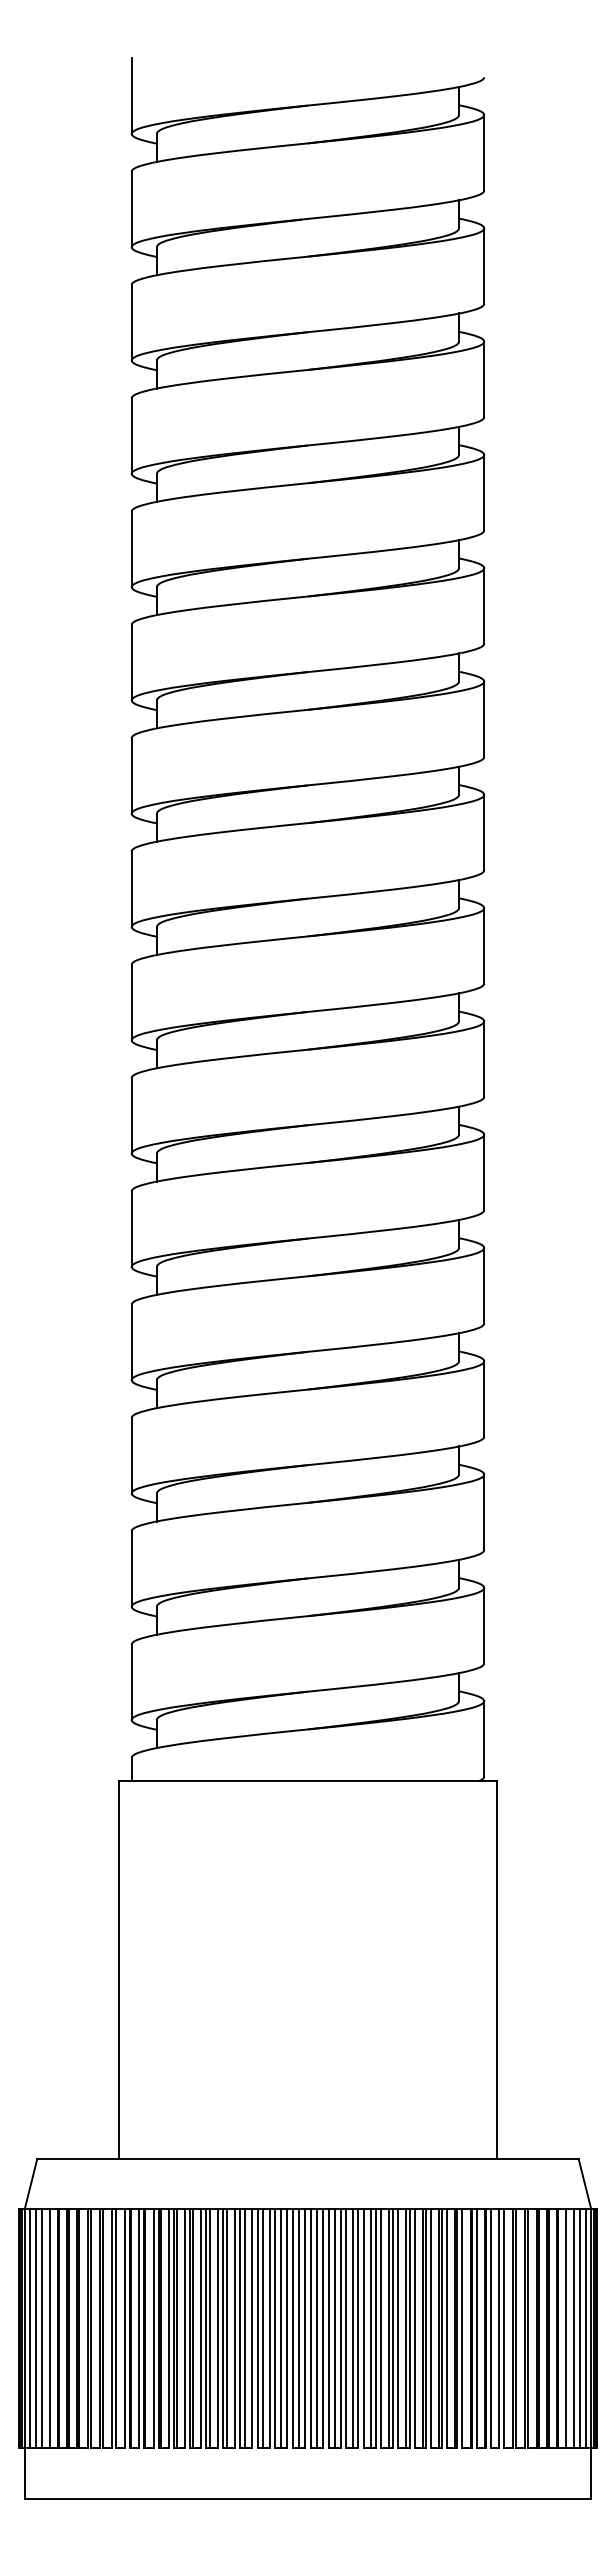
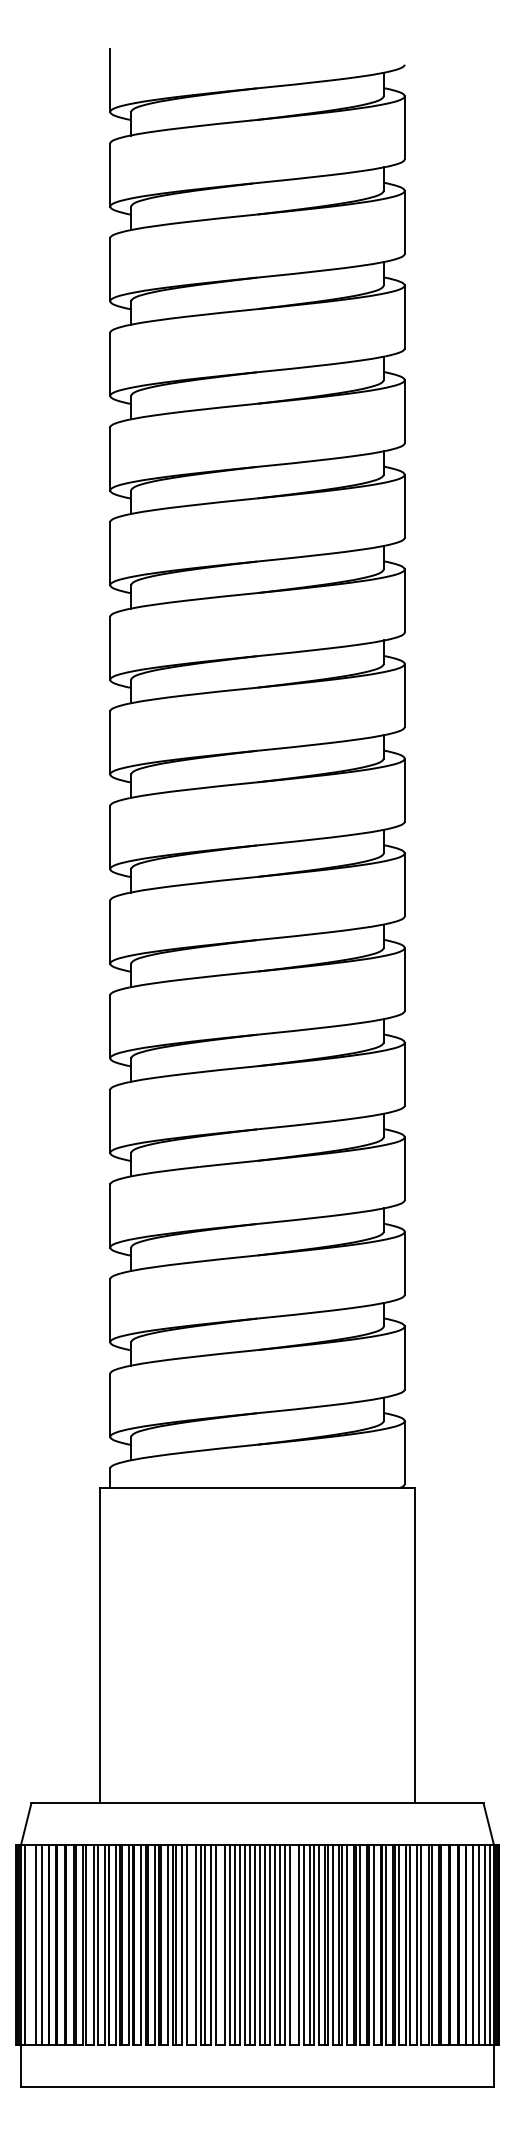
line: (35, 2328) -> (29, 1945), removed
line: (227, 2328) -> (190, 1945), removed
line: (262, 2328) -> (219, 1945), removed
line: (353, 2328) -> (295, 1945), removed

